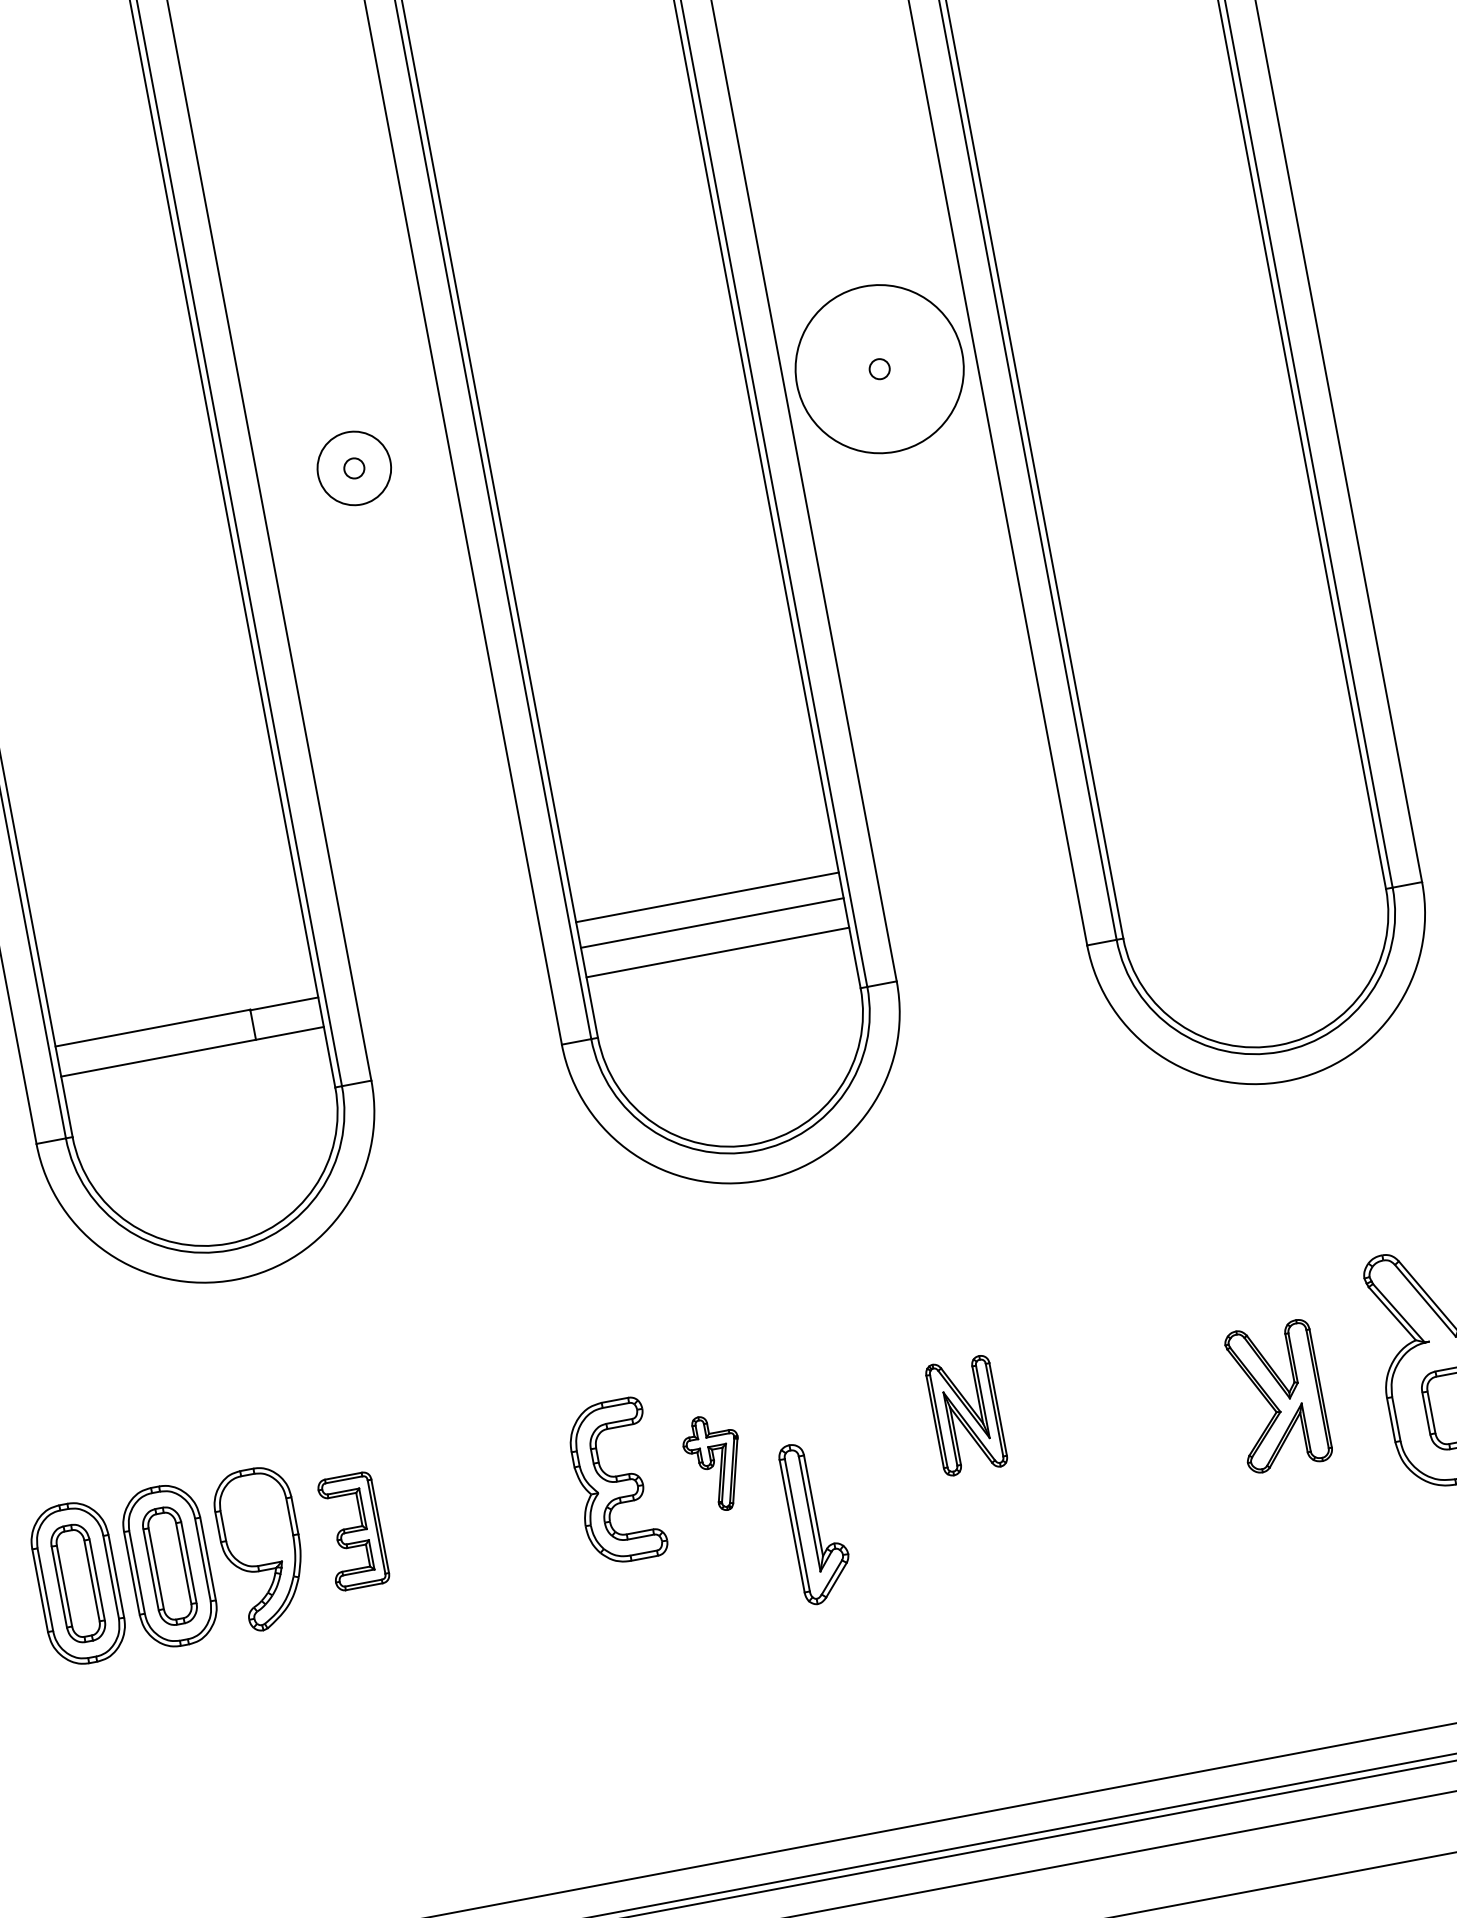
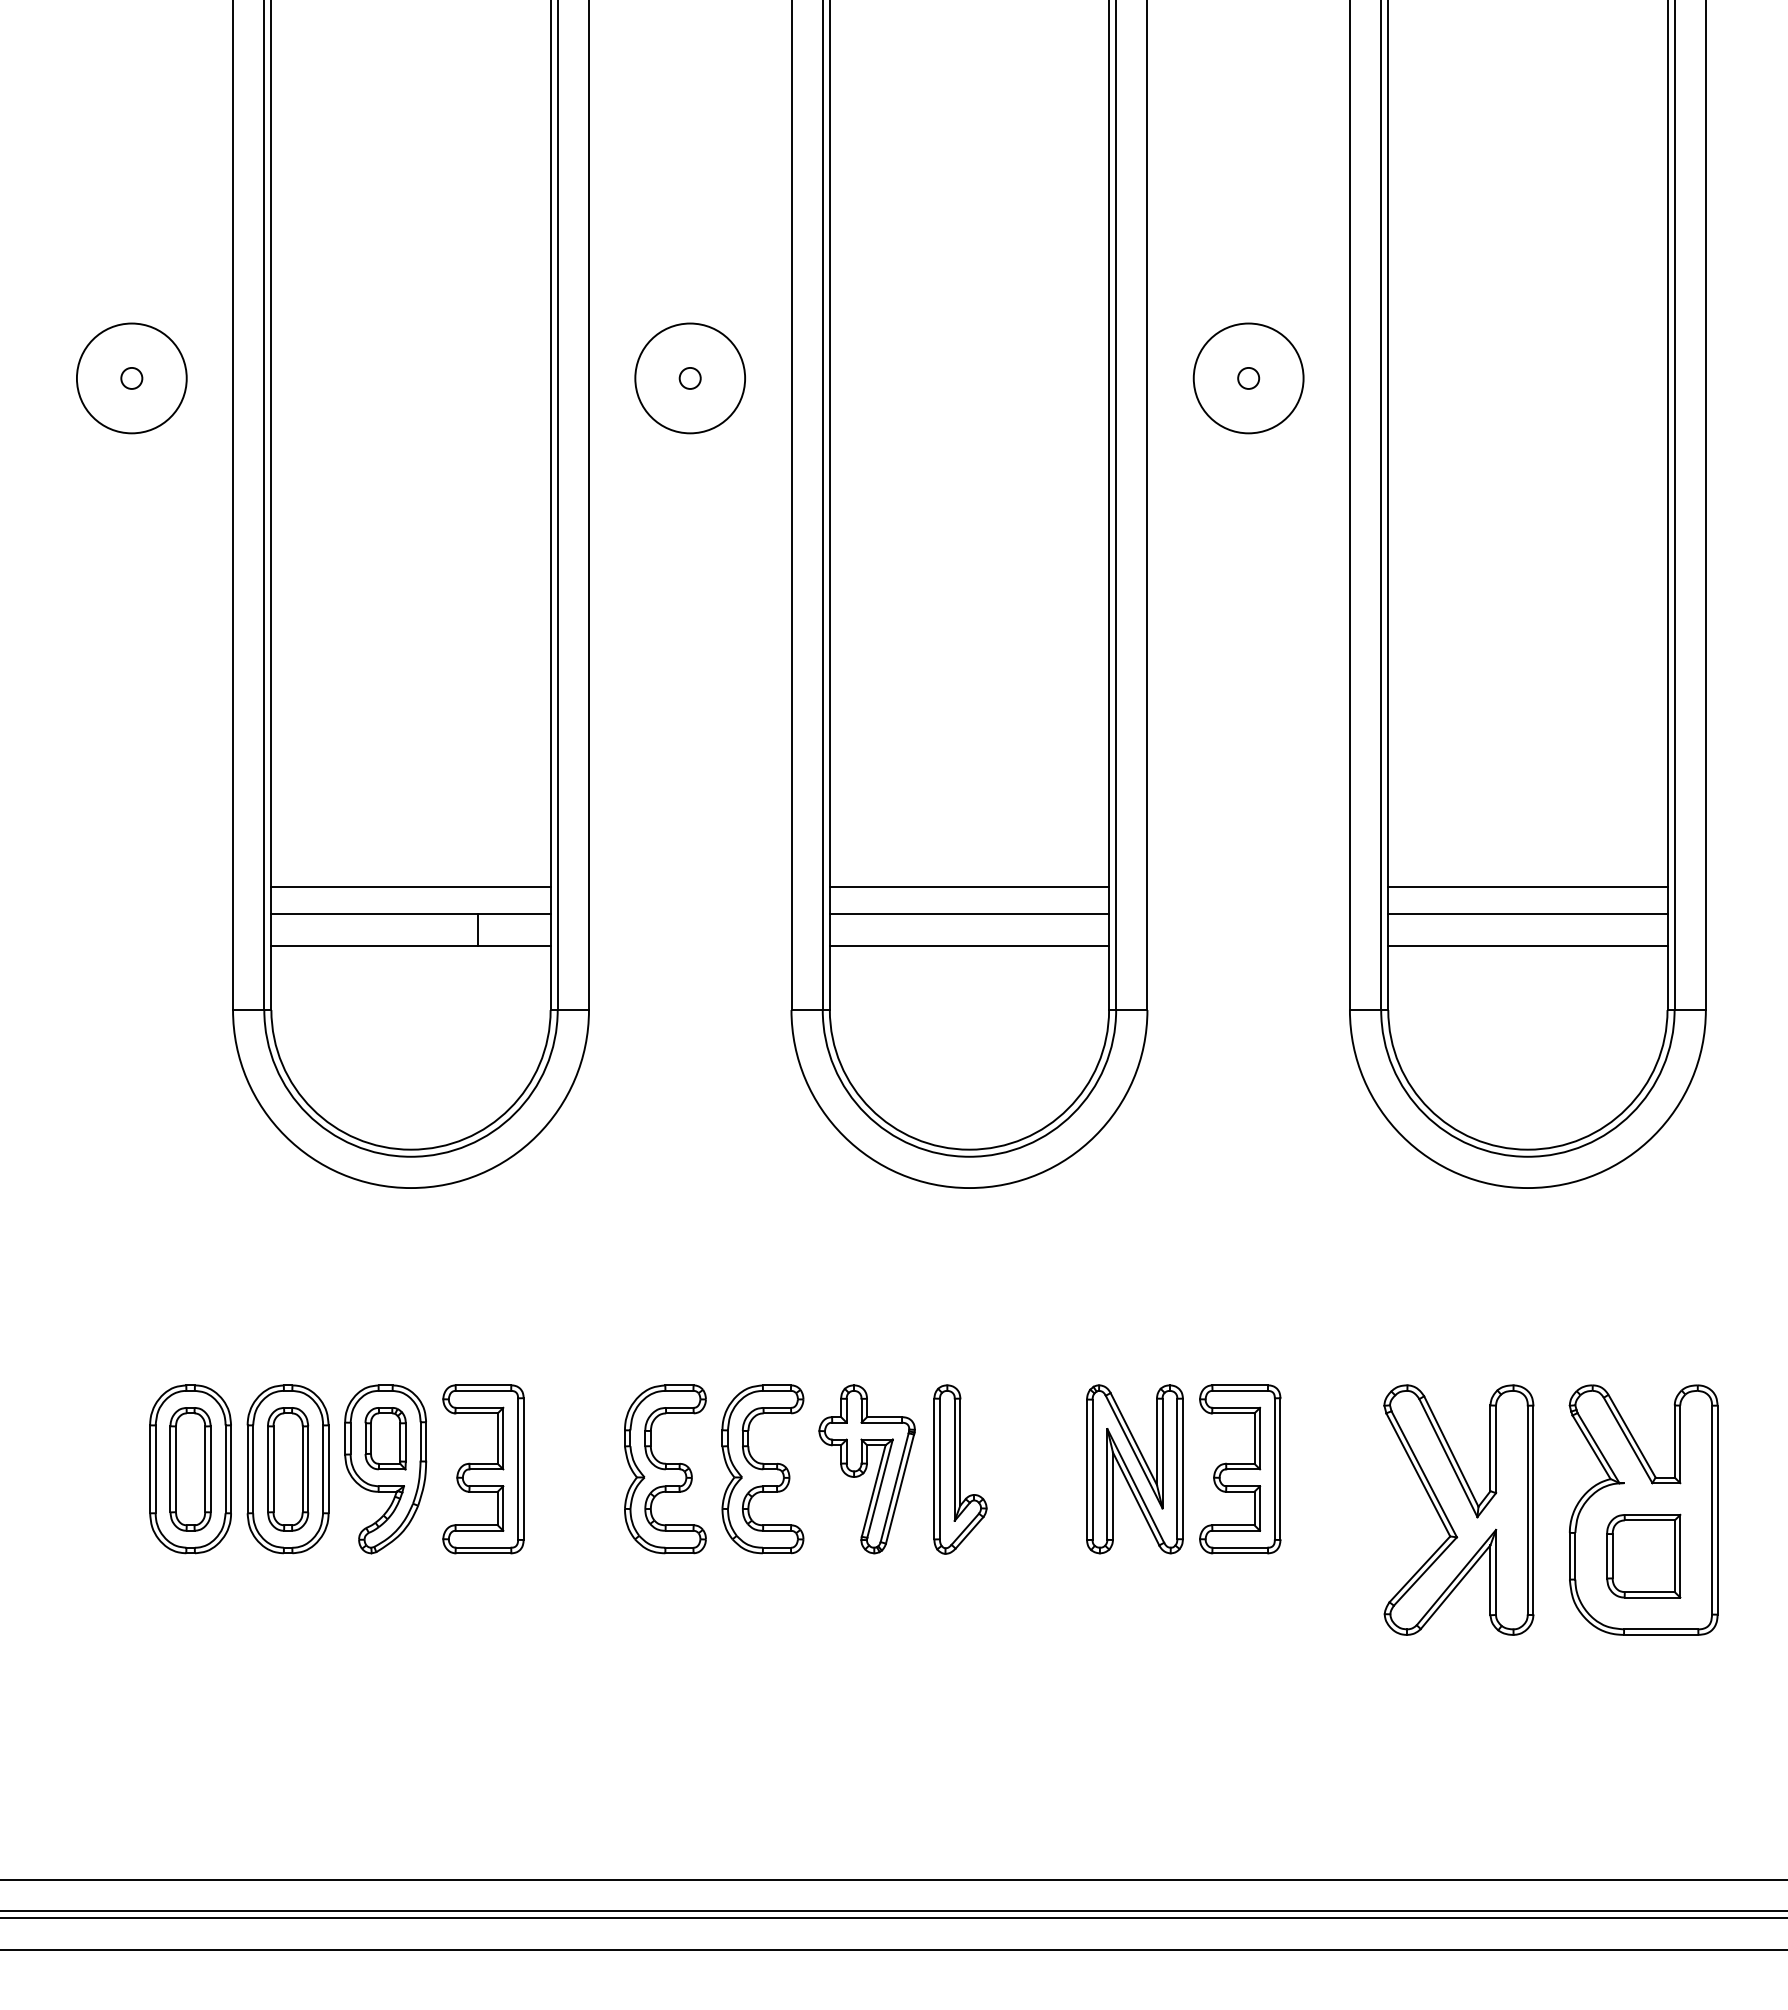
circle: (879, 369) -> (1248, 378), size x0.62
circle: (354, 468) -> (690, 378), size x1.43
line: (1232, 798) -> (1527, 887), added
line: (1237, 823) -> (1527, 914), added
line: (1242, 853) -> (1527, 945), added
line: (181, 997) -> (410, 887), added
part: (1278, 1395) -> (1458, 1509), size x1.67
part: (1065, 1397) -> (1240, 1469), added
part: (966, 1415) -> (1134, 1469), size x1.43
part: (714, 1463) -> (866, 1469), size x1.67
part: (525, 1499) -> (665, 1469), added
part: (256, 1519) -> (385, 1438), added
part: (816, 1522) -> (960, 1469), moved
part: (353, 1531) -> (483, 1469), size x1.43

